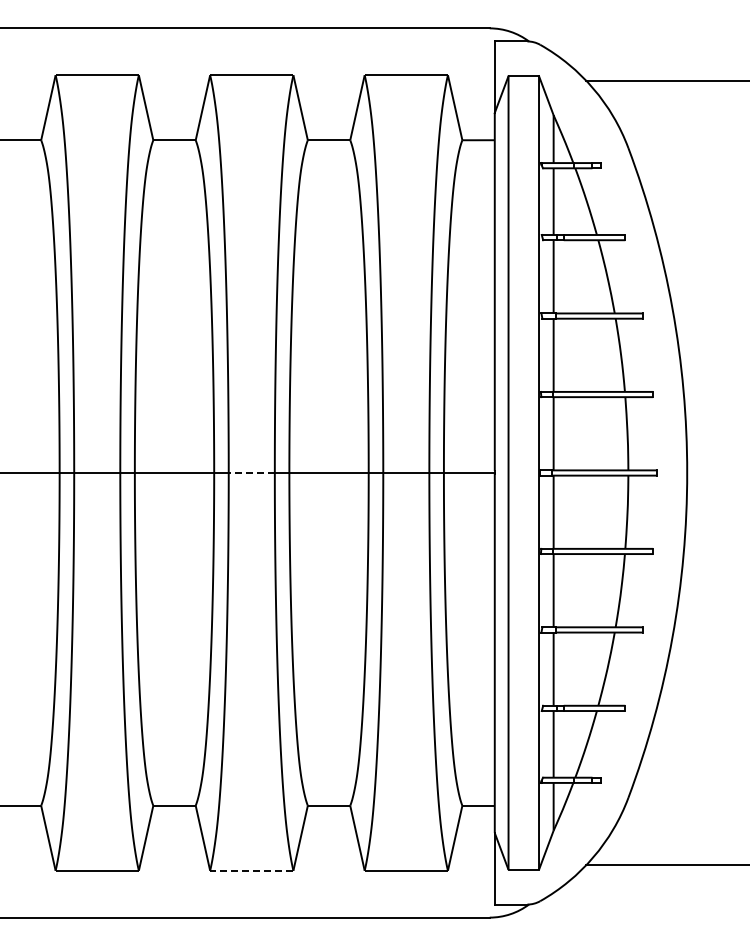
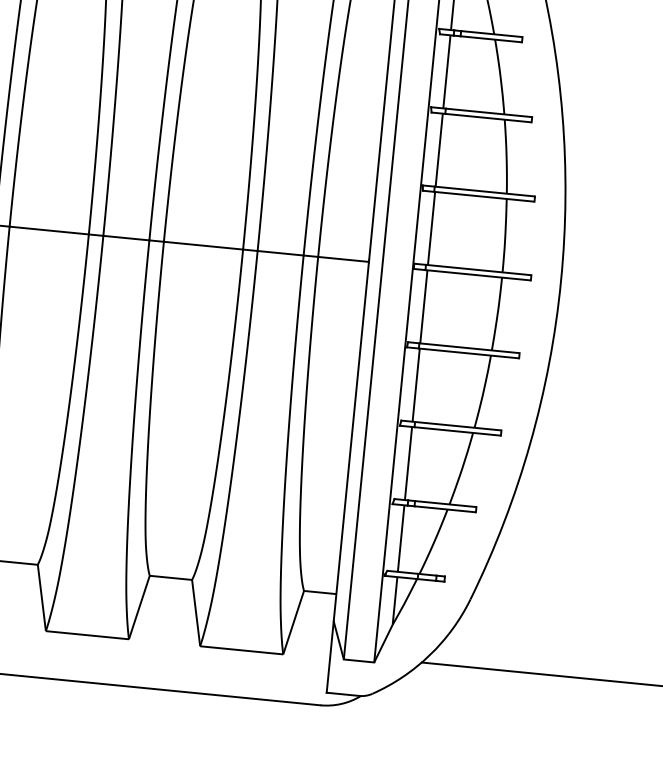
line: (251, 472) -> (126, 237), dashed -> solid
line: (251, 870) -> (87, 634), dashed -> solid

